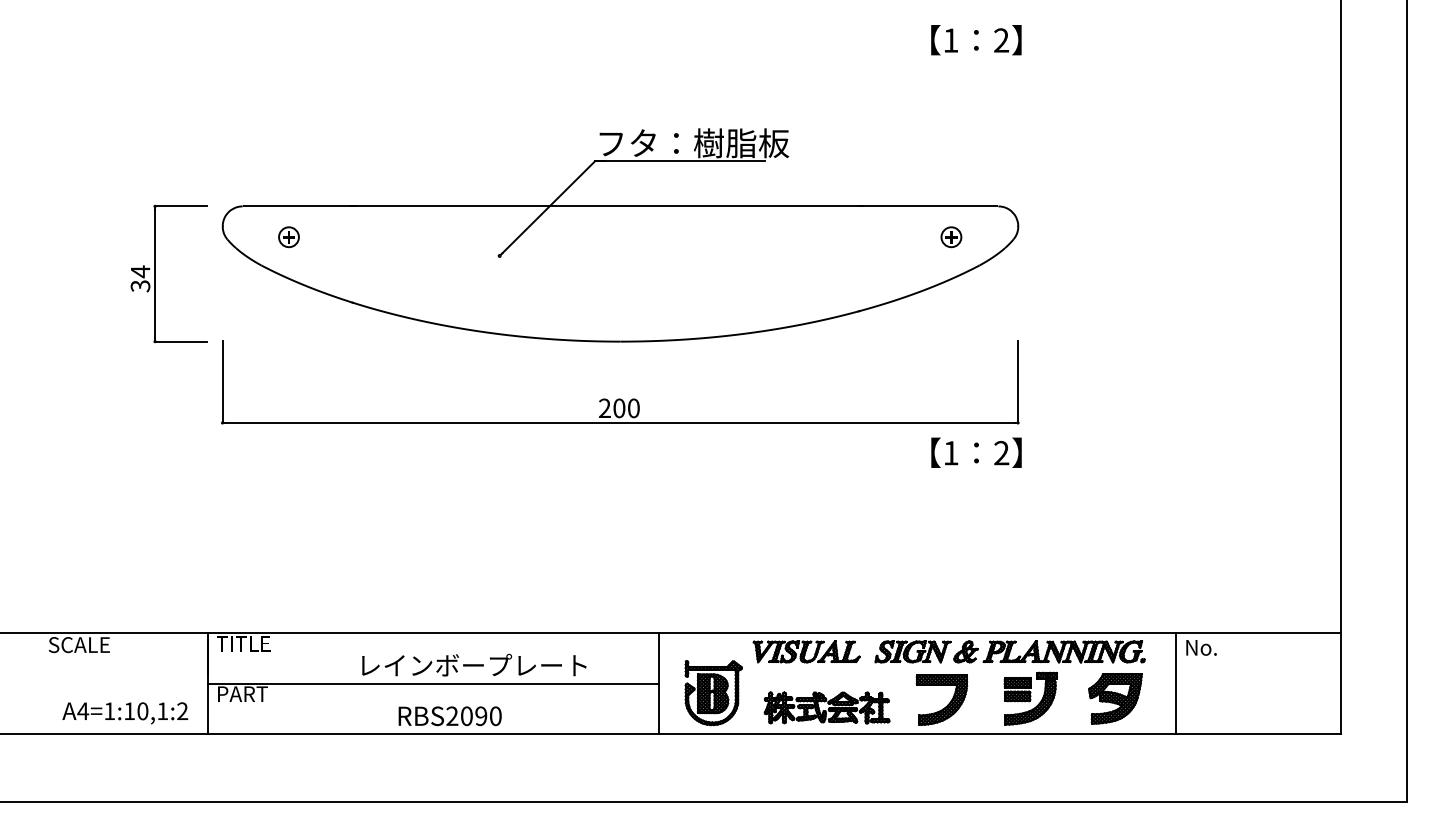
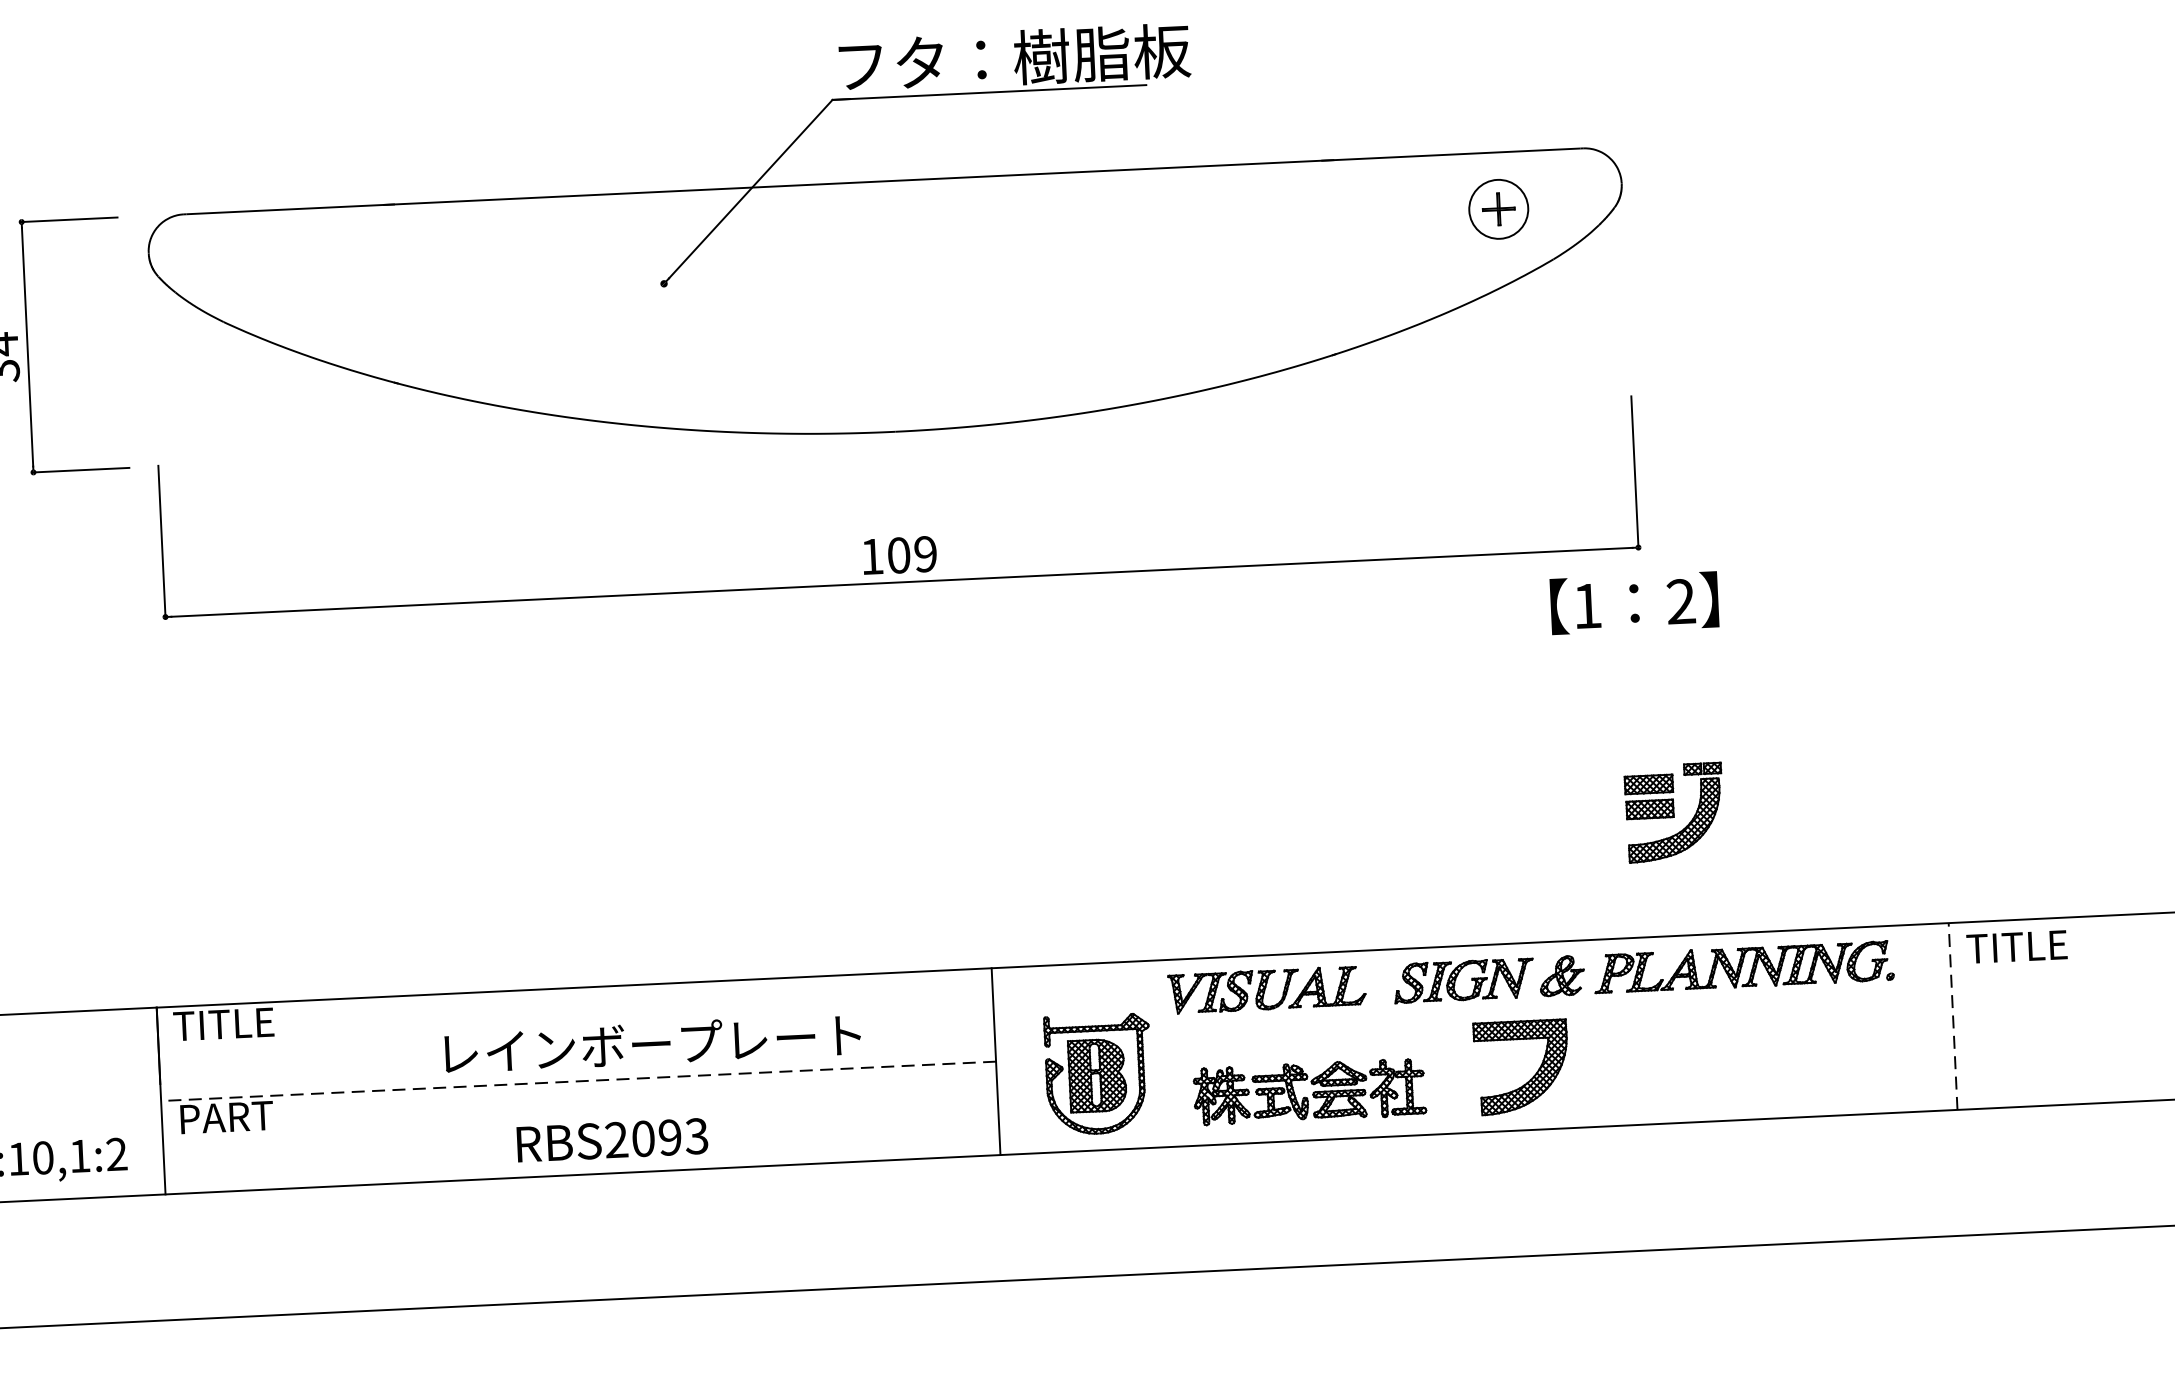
part: (288, 237) -> (271, 267), removed
part: (951, 237) -> (1499, 210), size x1.6
text: (619, 408) -> (899, 555), 200 -> 109
text: (976, 452) -> (1634, 602), moved
text: (1211, 647) -> (2016, 946), No. -> TITLE
line: (432, 683) -> (577, 1081), solid -> dashed
line: (1175, 683) -> (1952, 1016), solid -> dashed
part: (1030, 698) -> (1674, 812), moved
part: (1115, 698) -> (1842, 1049), removed
text: (495, 715) -> (696, 1134), RBS2090 -> RBS2093

